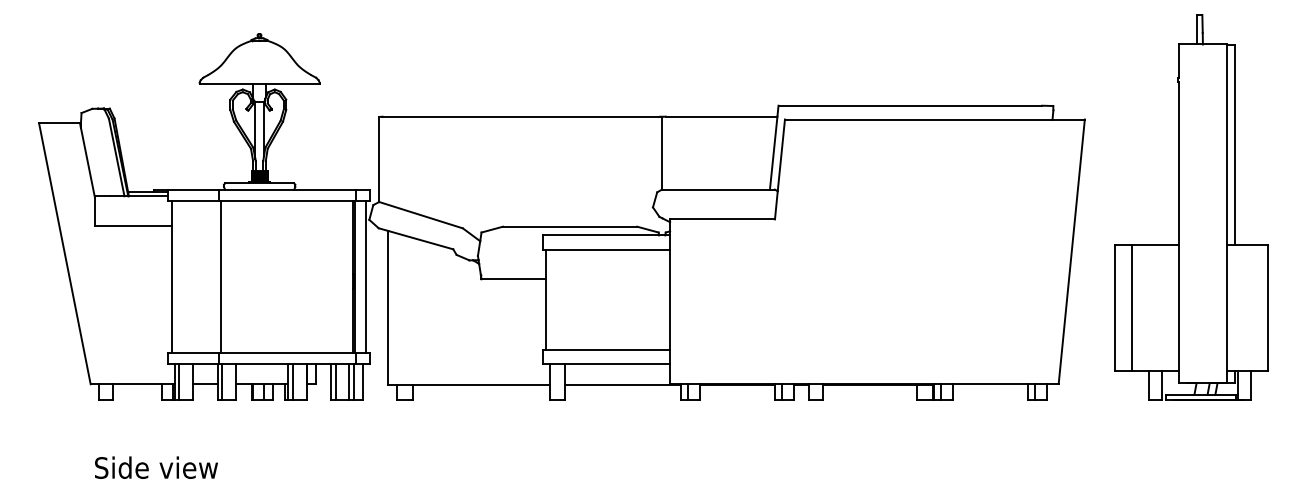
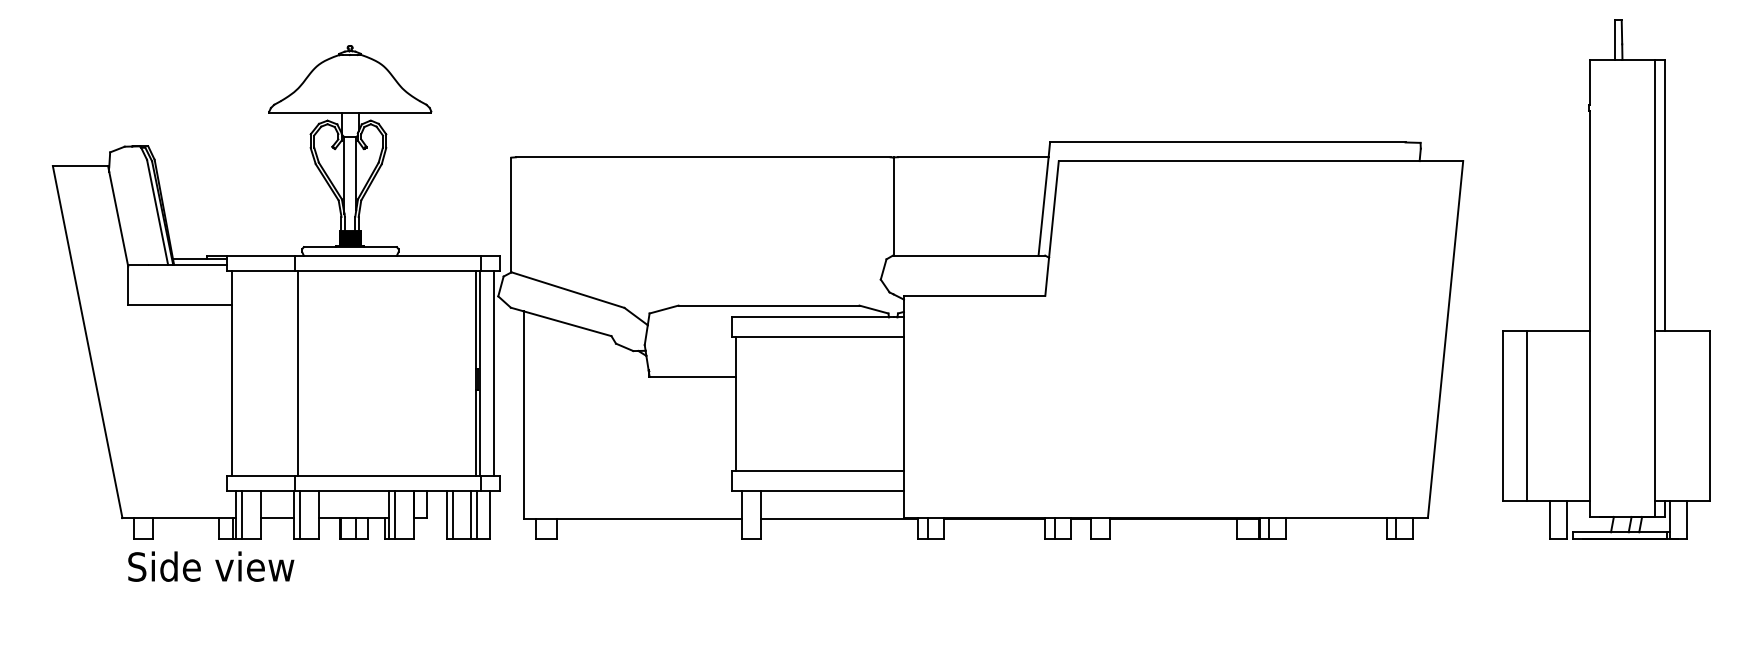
text: (156, 467) -> (211, 566), moved

